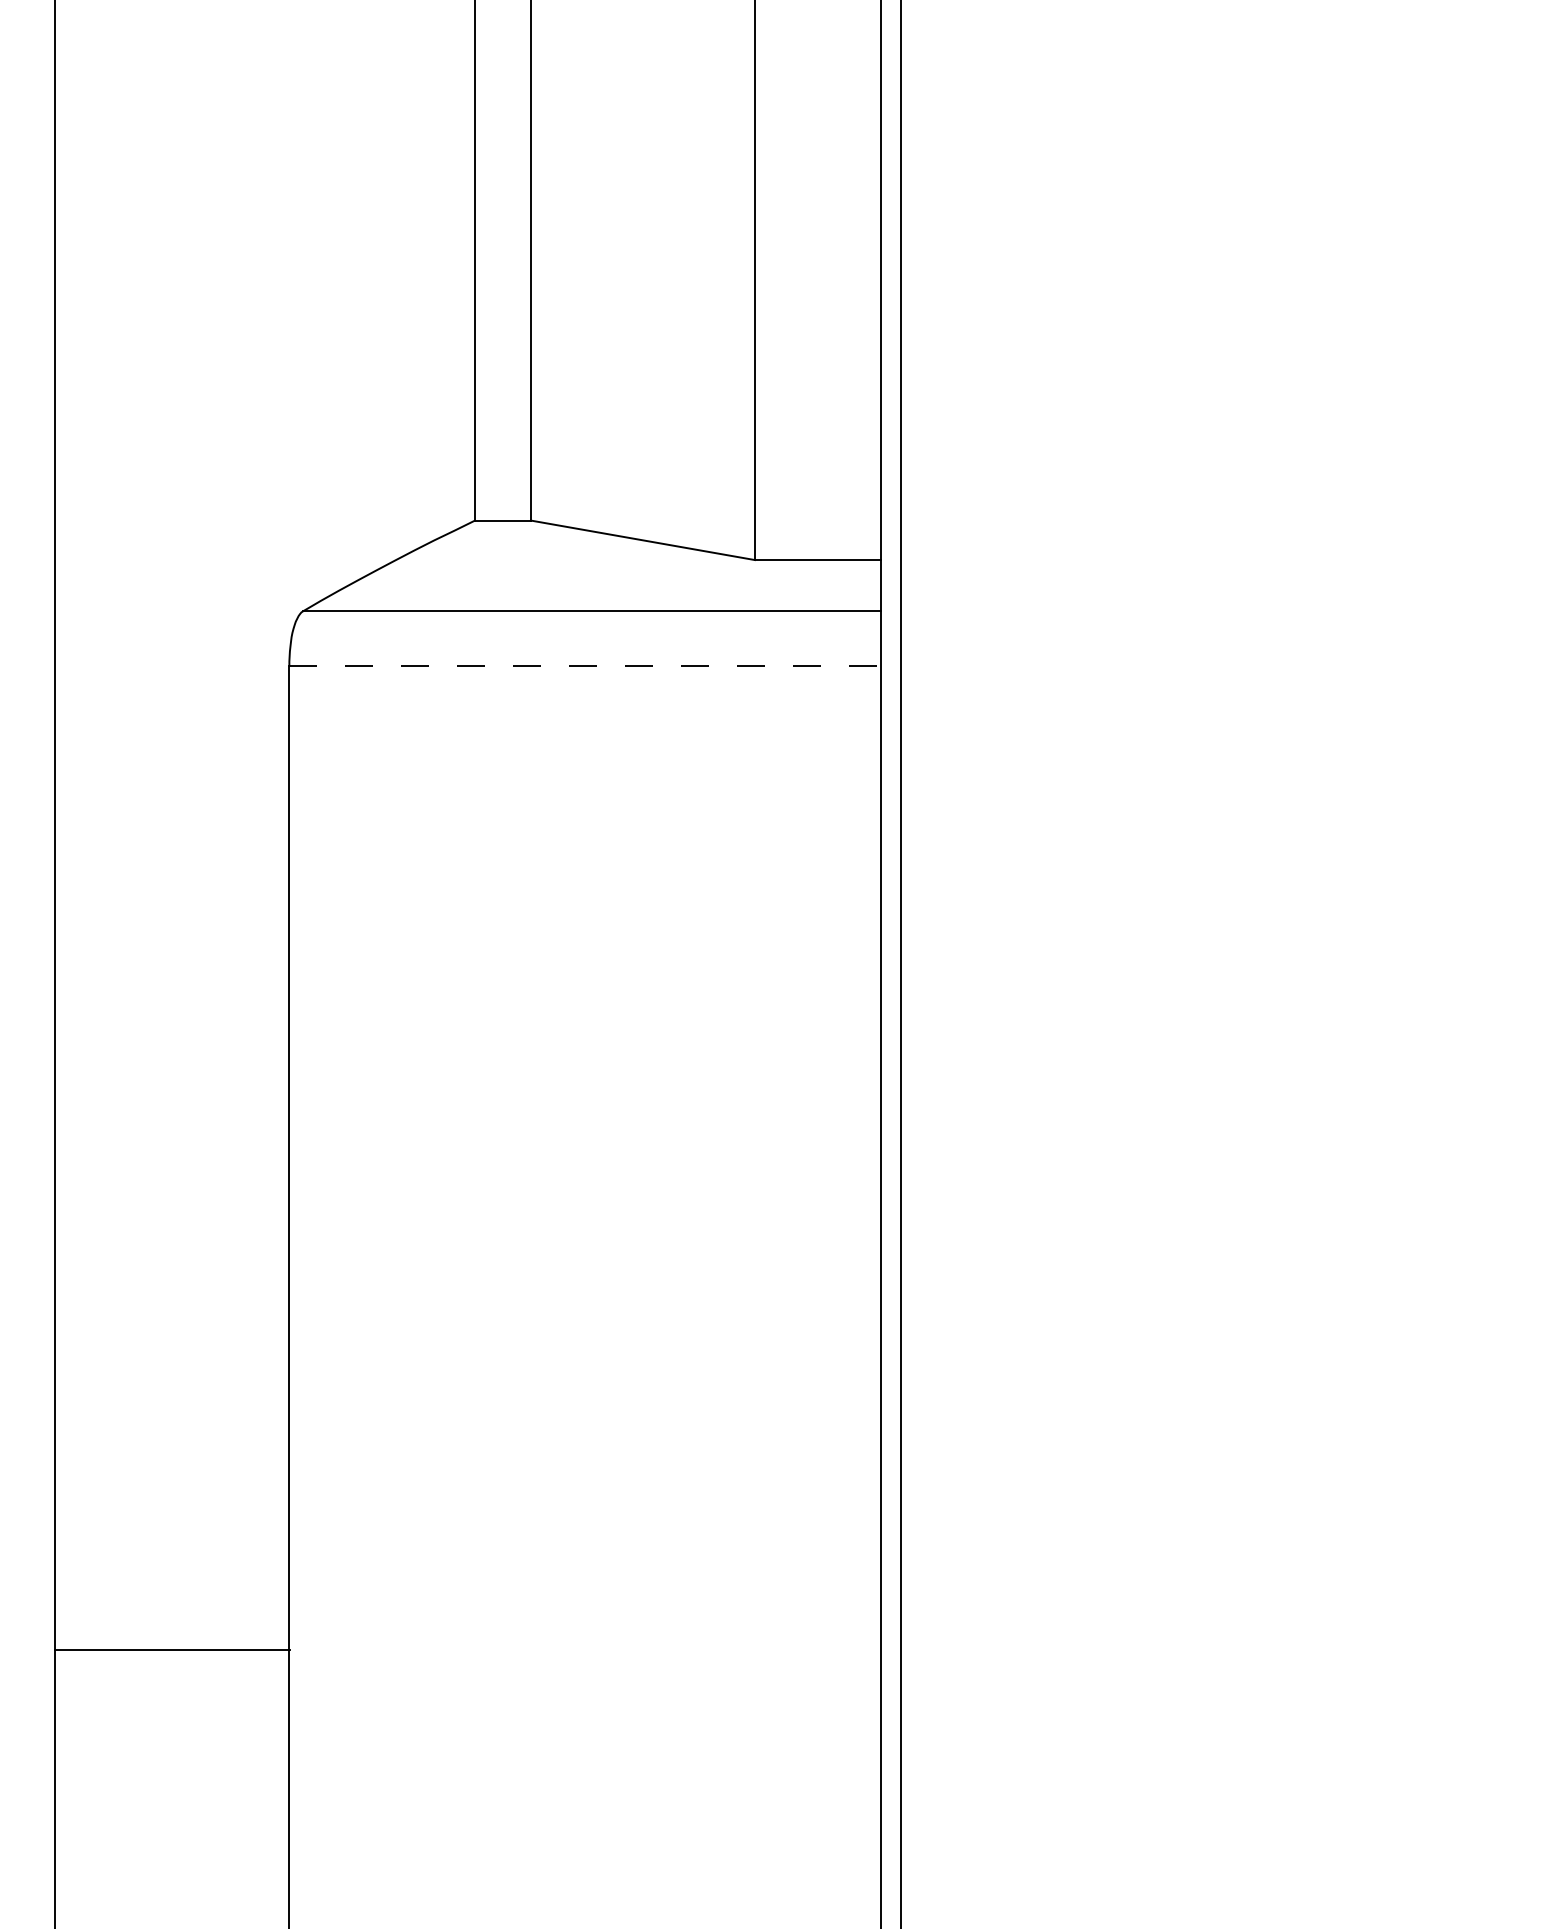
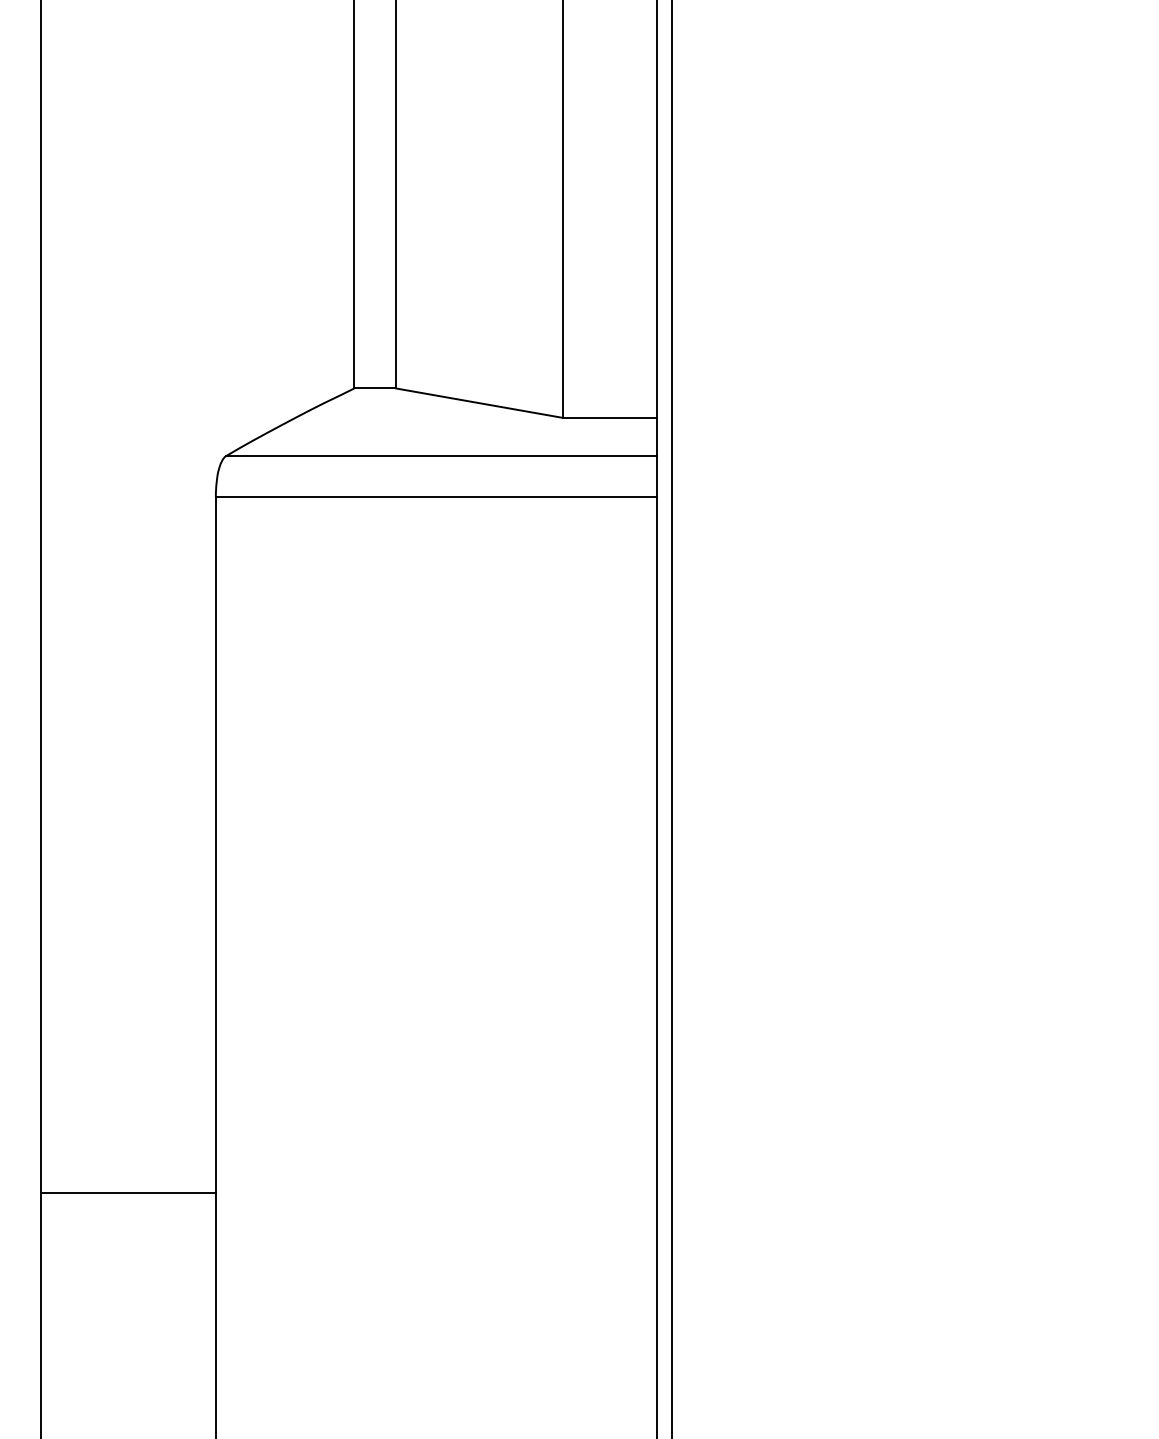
line: (585, 666) -> (436, 497), dashed -> solid
line: (172, 1650) -> (128, 1193), moved

